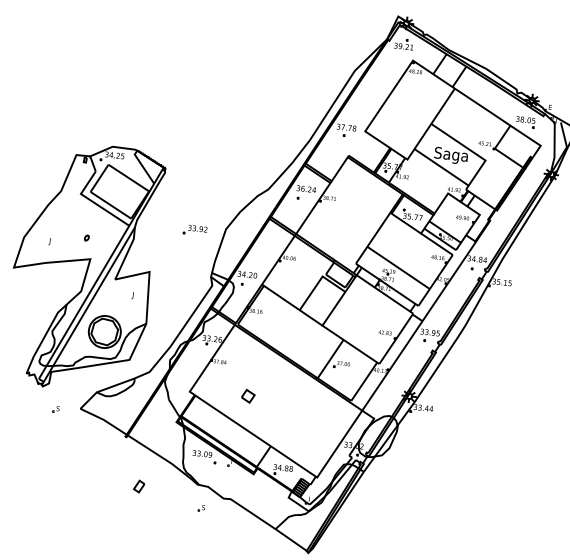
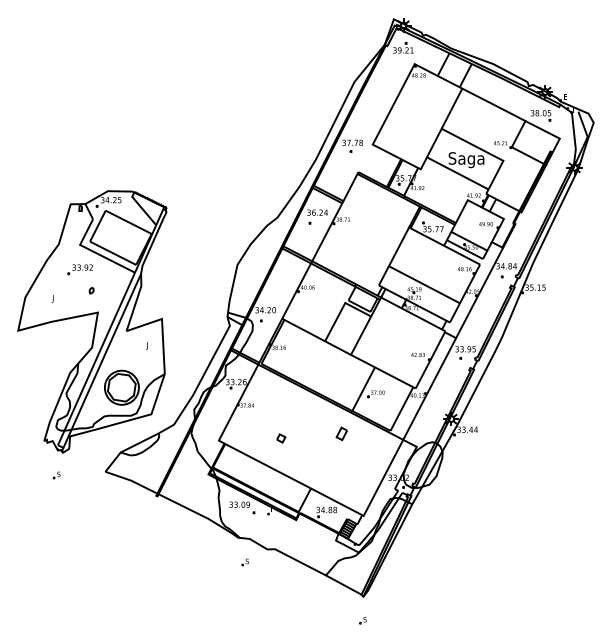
part: (194, 230) -> (79, 269), moved
part: (248, 396) -> (281, 438), size x0.62
part: (55, 409) -> (56, 475), moved
part: (138, 486) -> (341, 433), moved

